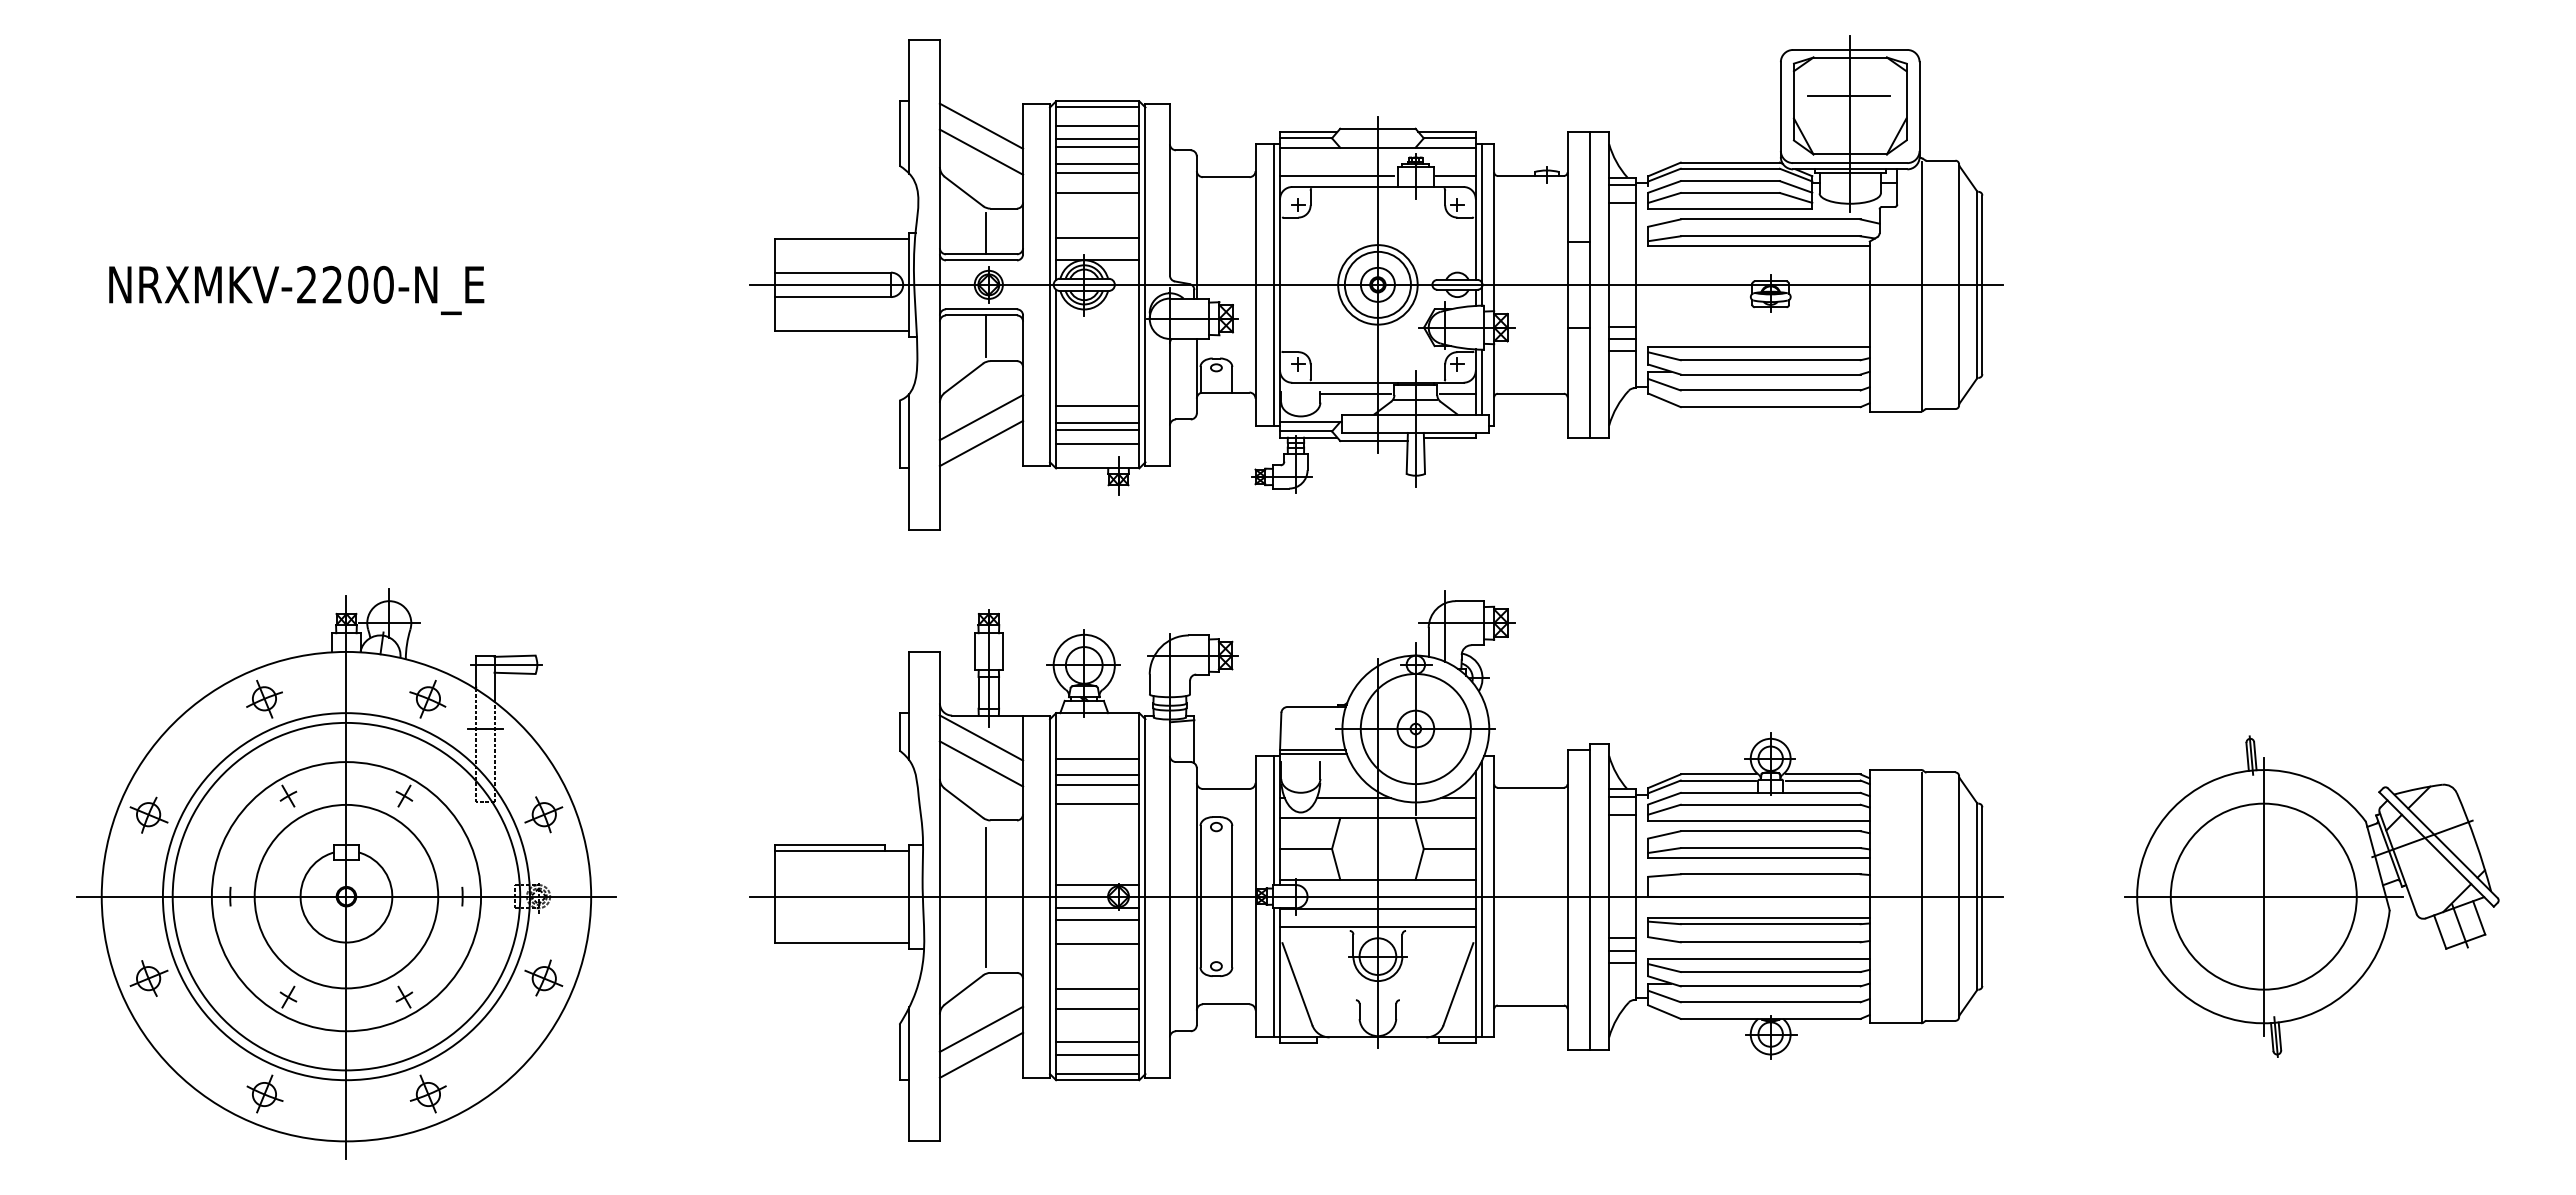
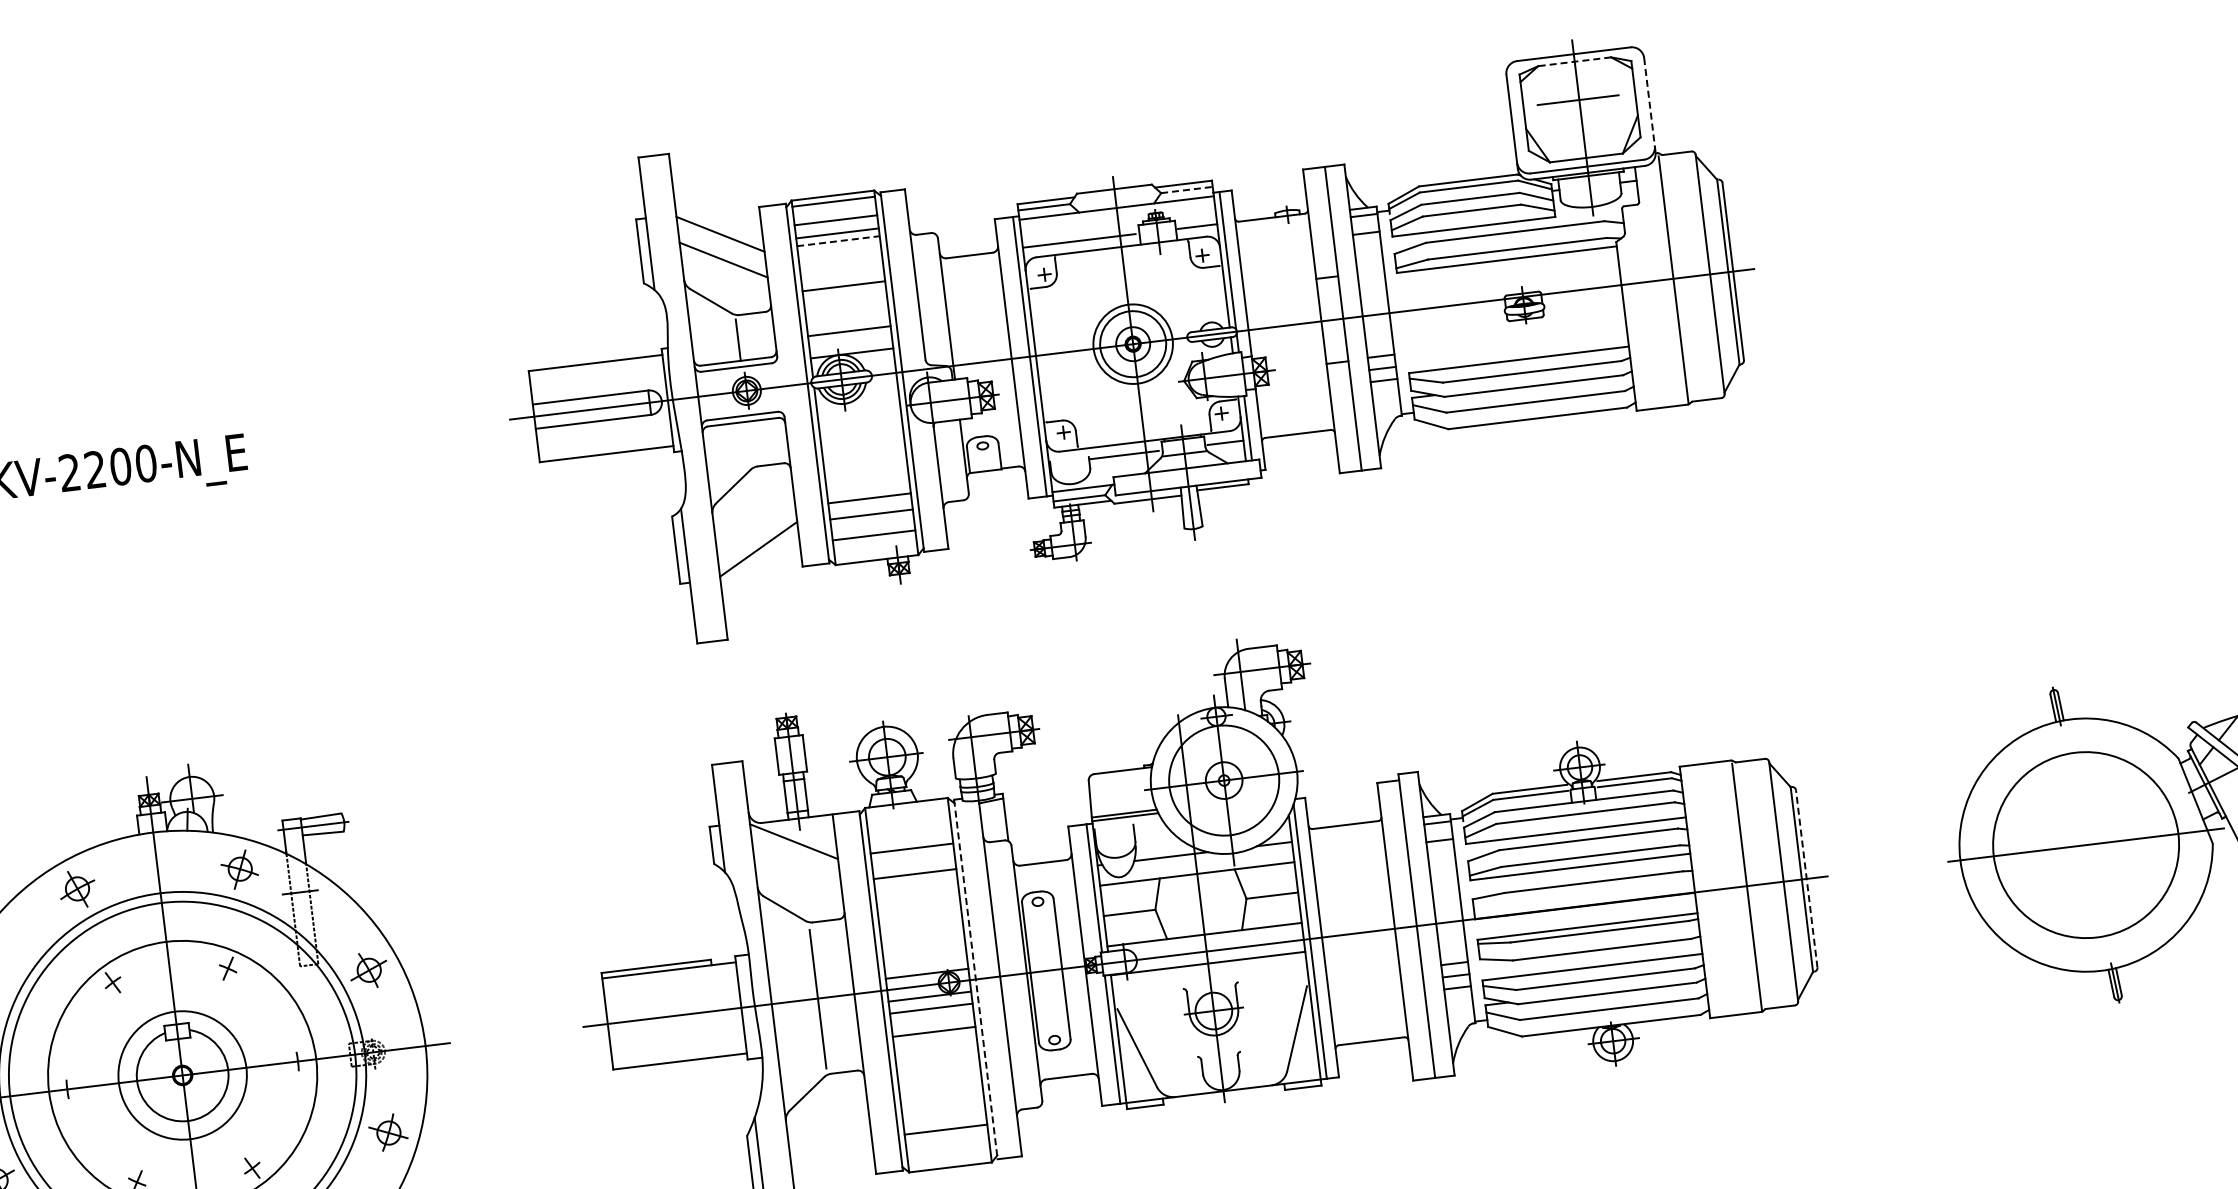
line: (1850, 57) -> (1575, 61), solid -> dashed
line: (1919, 110) -> (1649, 106), solid -> dashed
line: (1450, 138) -> (1187, 190), solid -> dashed
line: (1097, 147) -> (838, 241), solid -> dashed
line: (1097, 163) -> (840, 257), removed
line: (1097, 172) -> (841, 266), removed
line: (986, 335) -> (750, 441), removed
line: (981, 417) -> (755, 523), removed
line: (1097, 430) -> (872, 522), removed
line: (981, 763) -> (797, 866), removed
line: (1097, 775) -> (913, 864), removed
line: (1097, 804) -> (917, 893), removed
circle: (346, 896) -> (182, 1075), size x0.7
line: (1982, 896) -> (1806, 878), solid -> dashed
line: (2263, 896) -> (2085, 844), removed
line: (1145, 897) -> (976, 980), solid -> dashed
line: (1377, 927) -> (1209, 982), removed
line: (1097, 988) -> (939, 1076), removed
line: (1097, 1008) -> (941, 1096), removed
line: (981, 1028) -> (828, 1130), removed
line: (981, 1054) -> (832, 1155), removed
line: (1097, 1055) -> (947, 1142), removed
line: (1097, 1074) -> (949, 1161), removed

